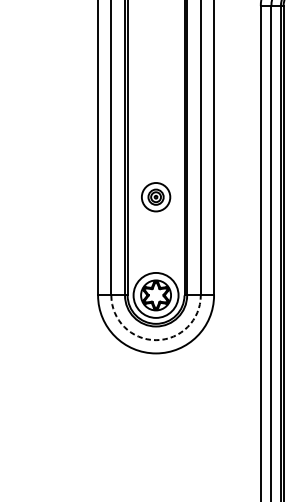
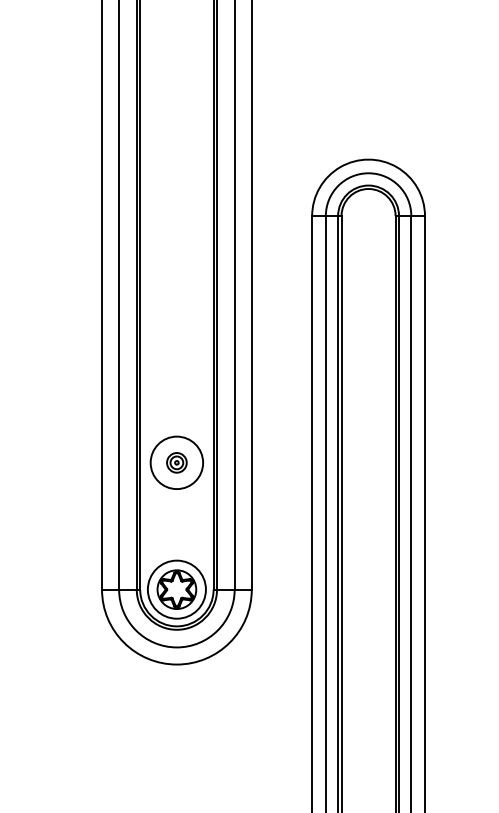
circle: (155, 196) -> (176, 462), size x1.43
arc: (155, 340) -> (176, 647), dashed -> solid

